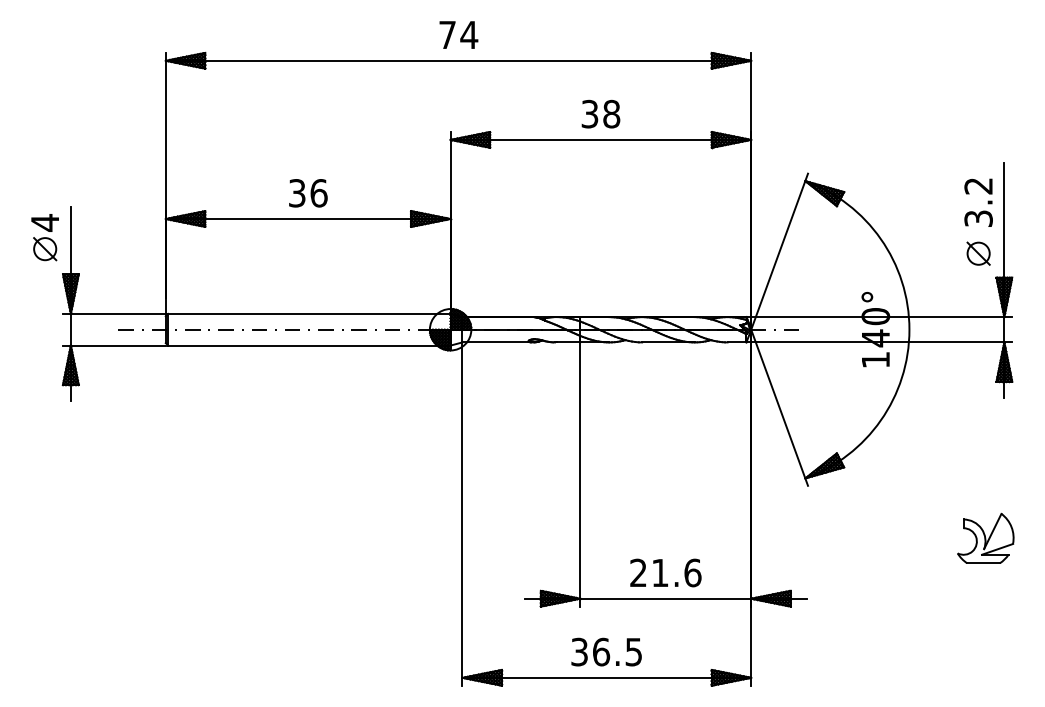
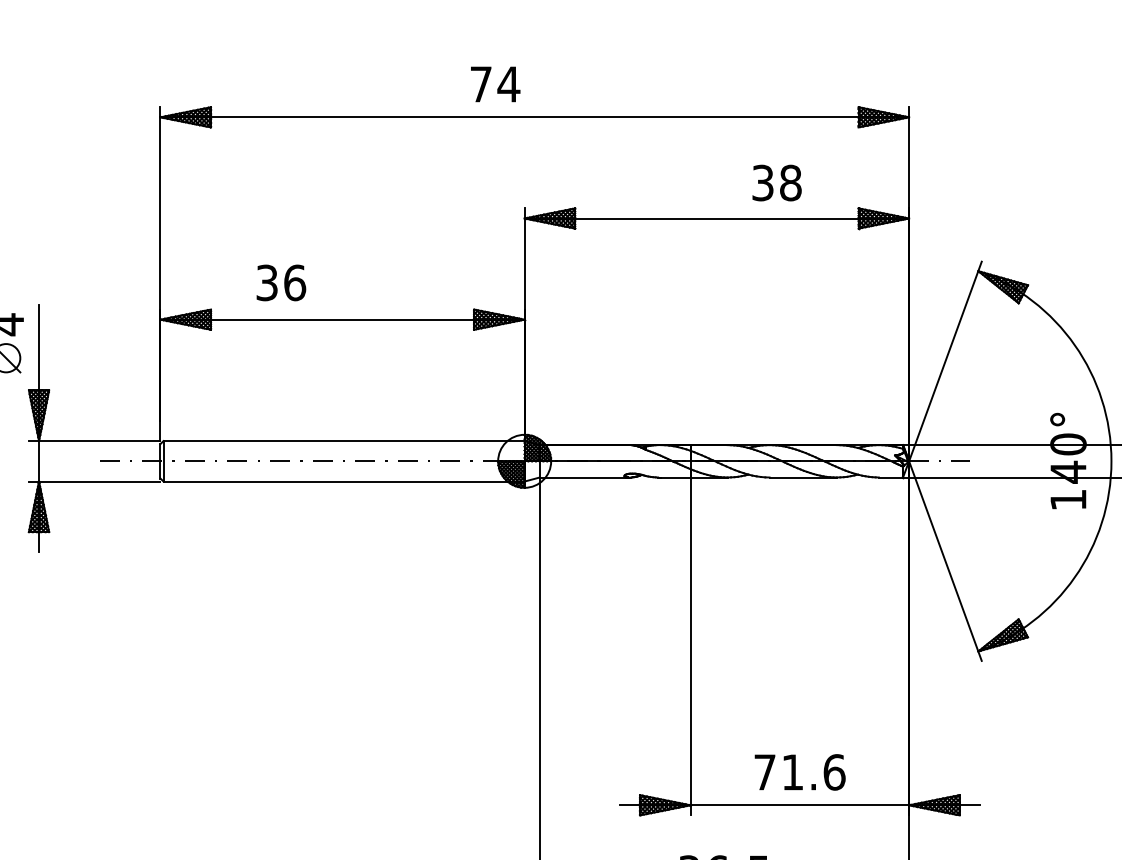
text: (458, 34) -> (495, 83), moved
text: (600, 113) -> (776, 182), moved
text: (308, 193) -> (281, 283), moved
text: (638, 572) -> (764, 771), 21.6 -> 71.6

